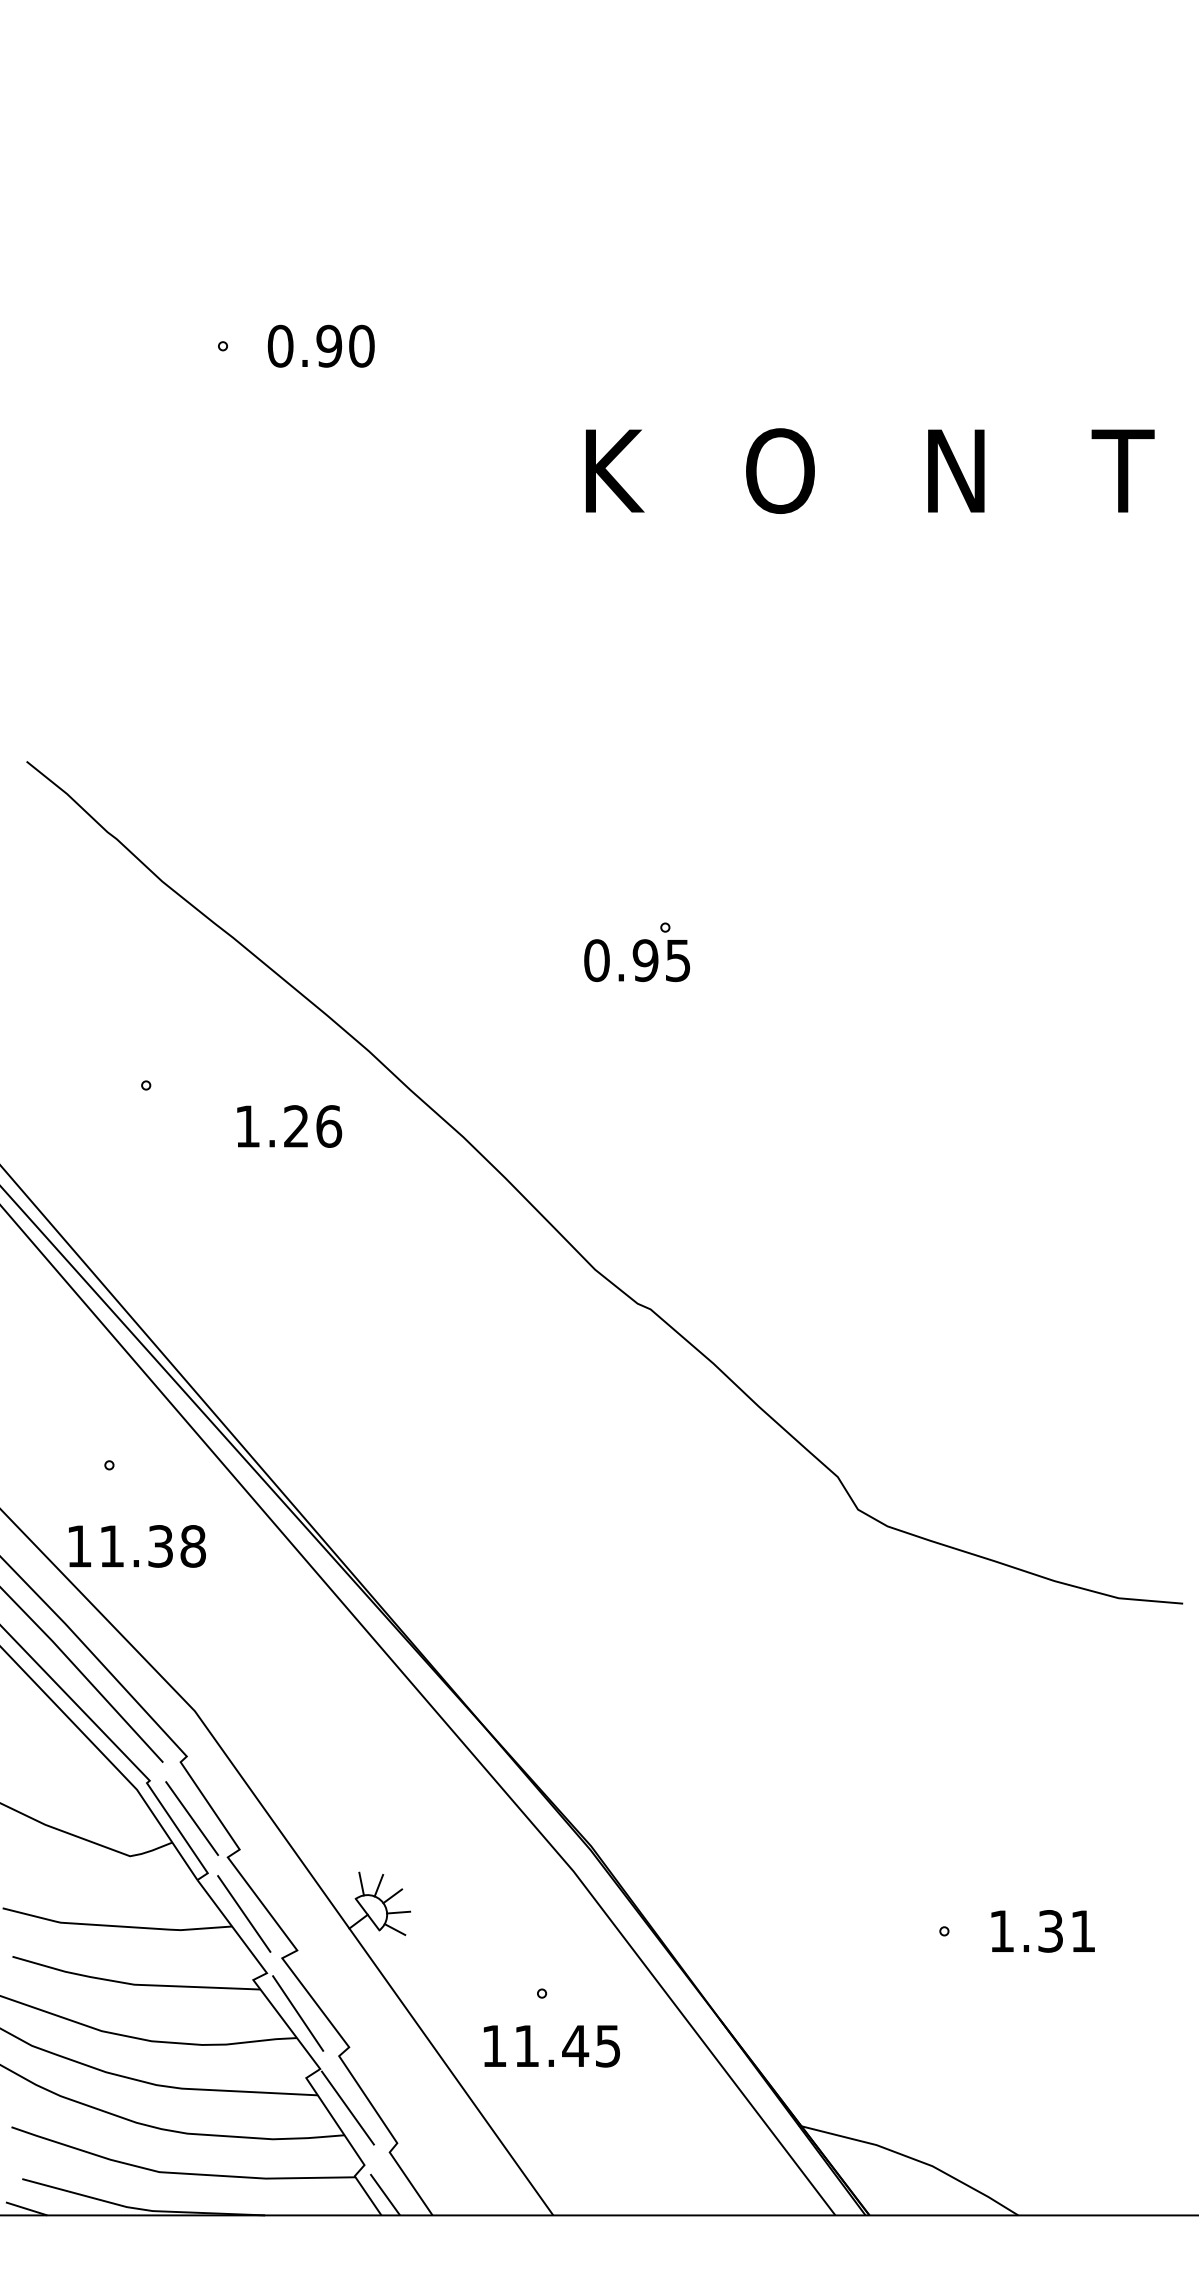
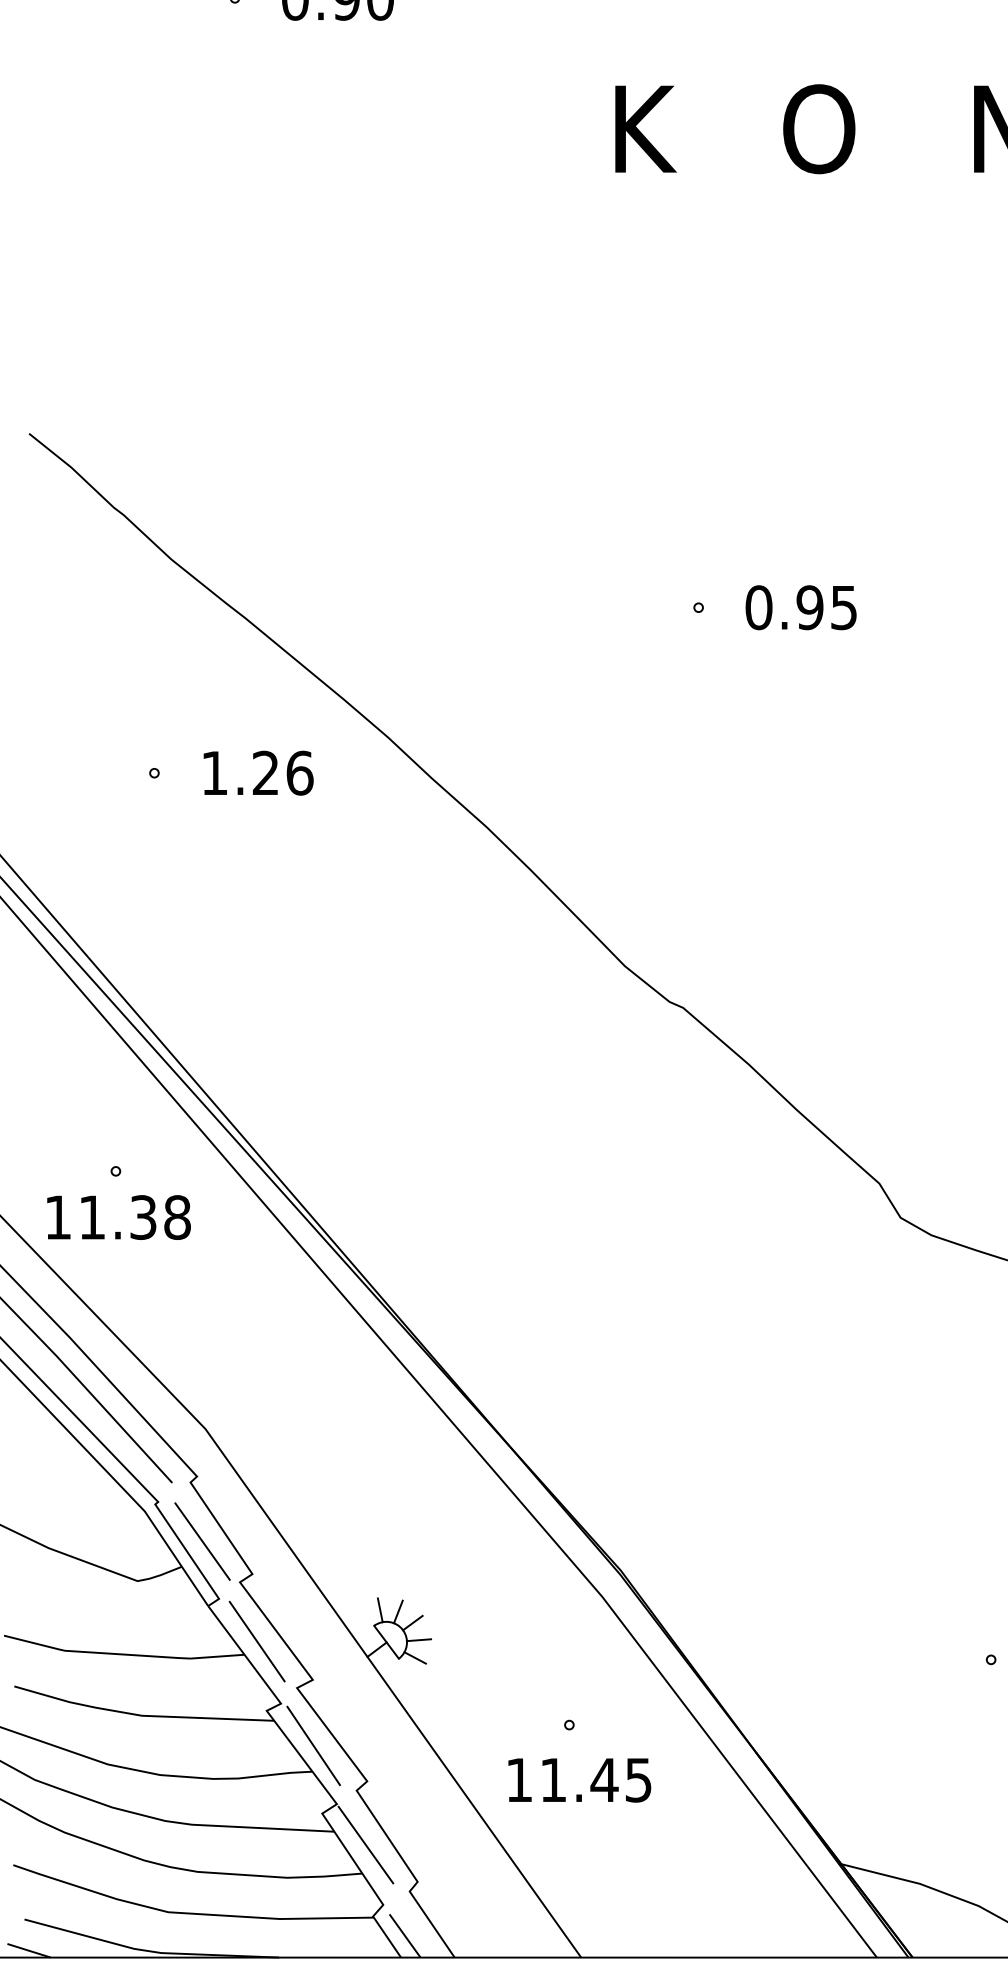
text: (636, 960) -> (800, 607), moved
text: (289, 1126) -> (258, 773), moved
text: (137, 1546) -> (119, 1217), moved

